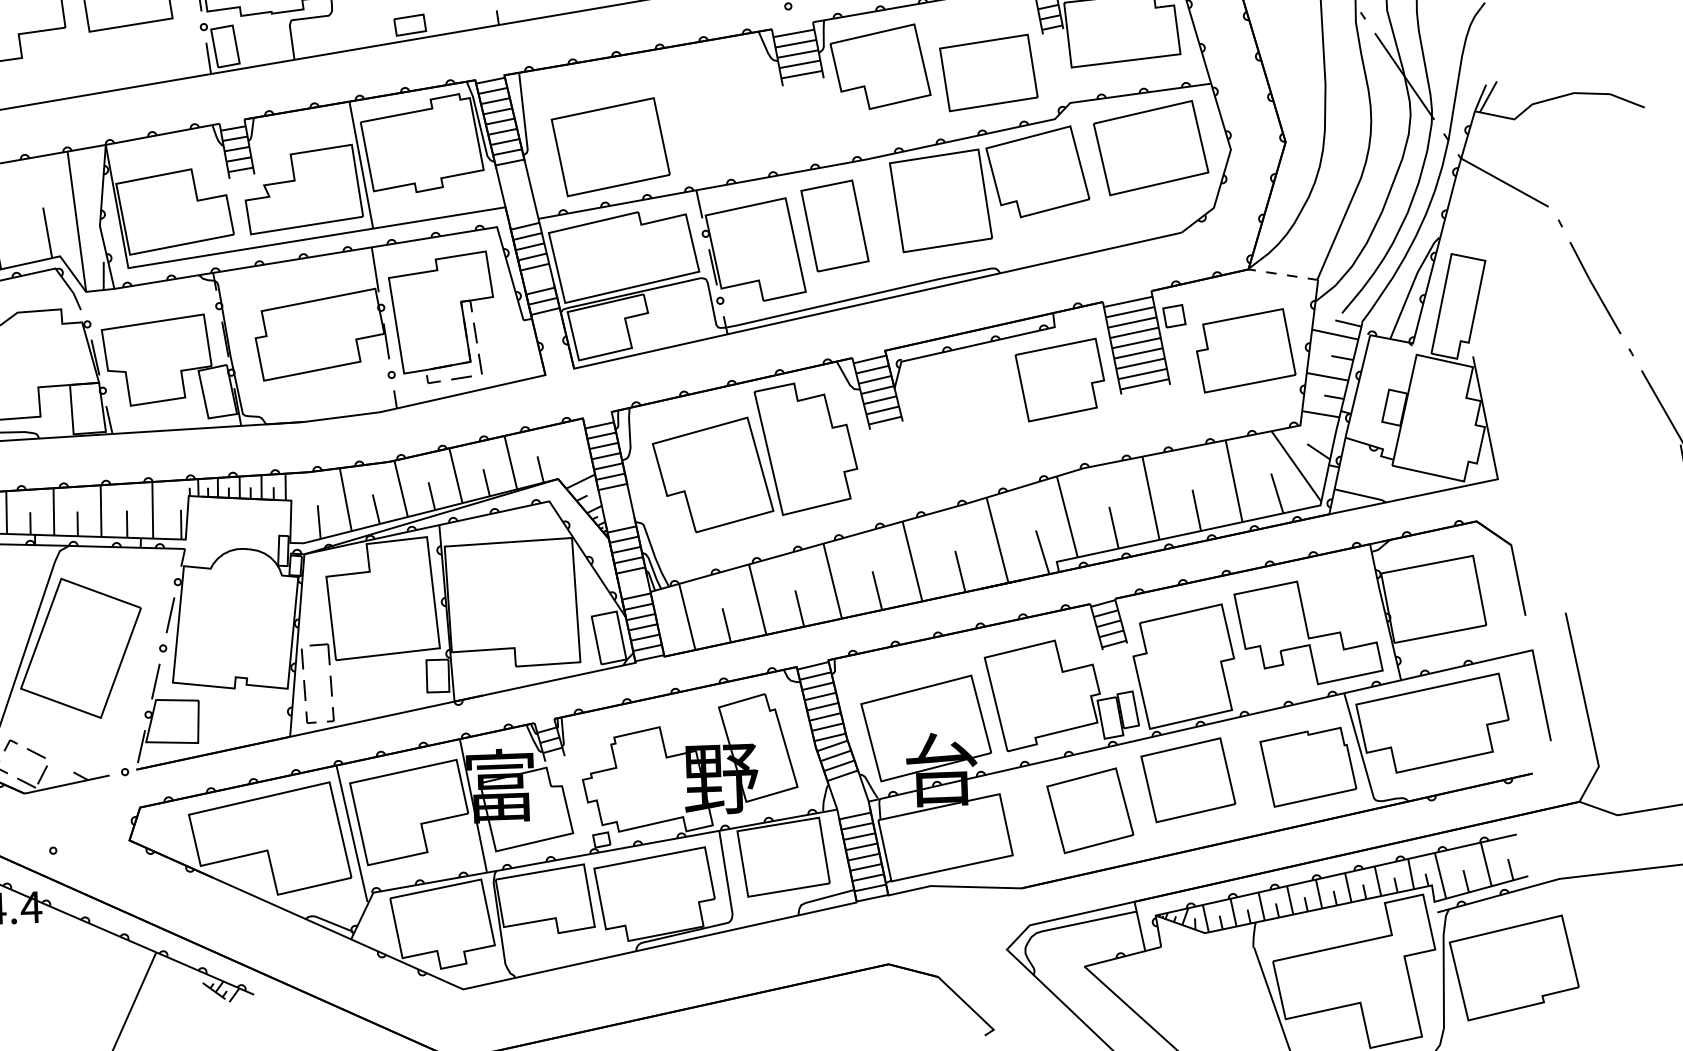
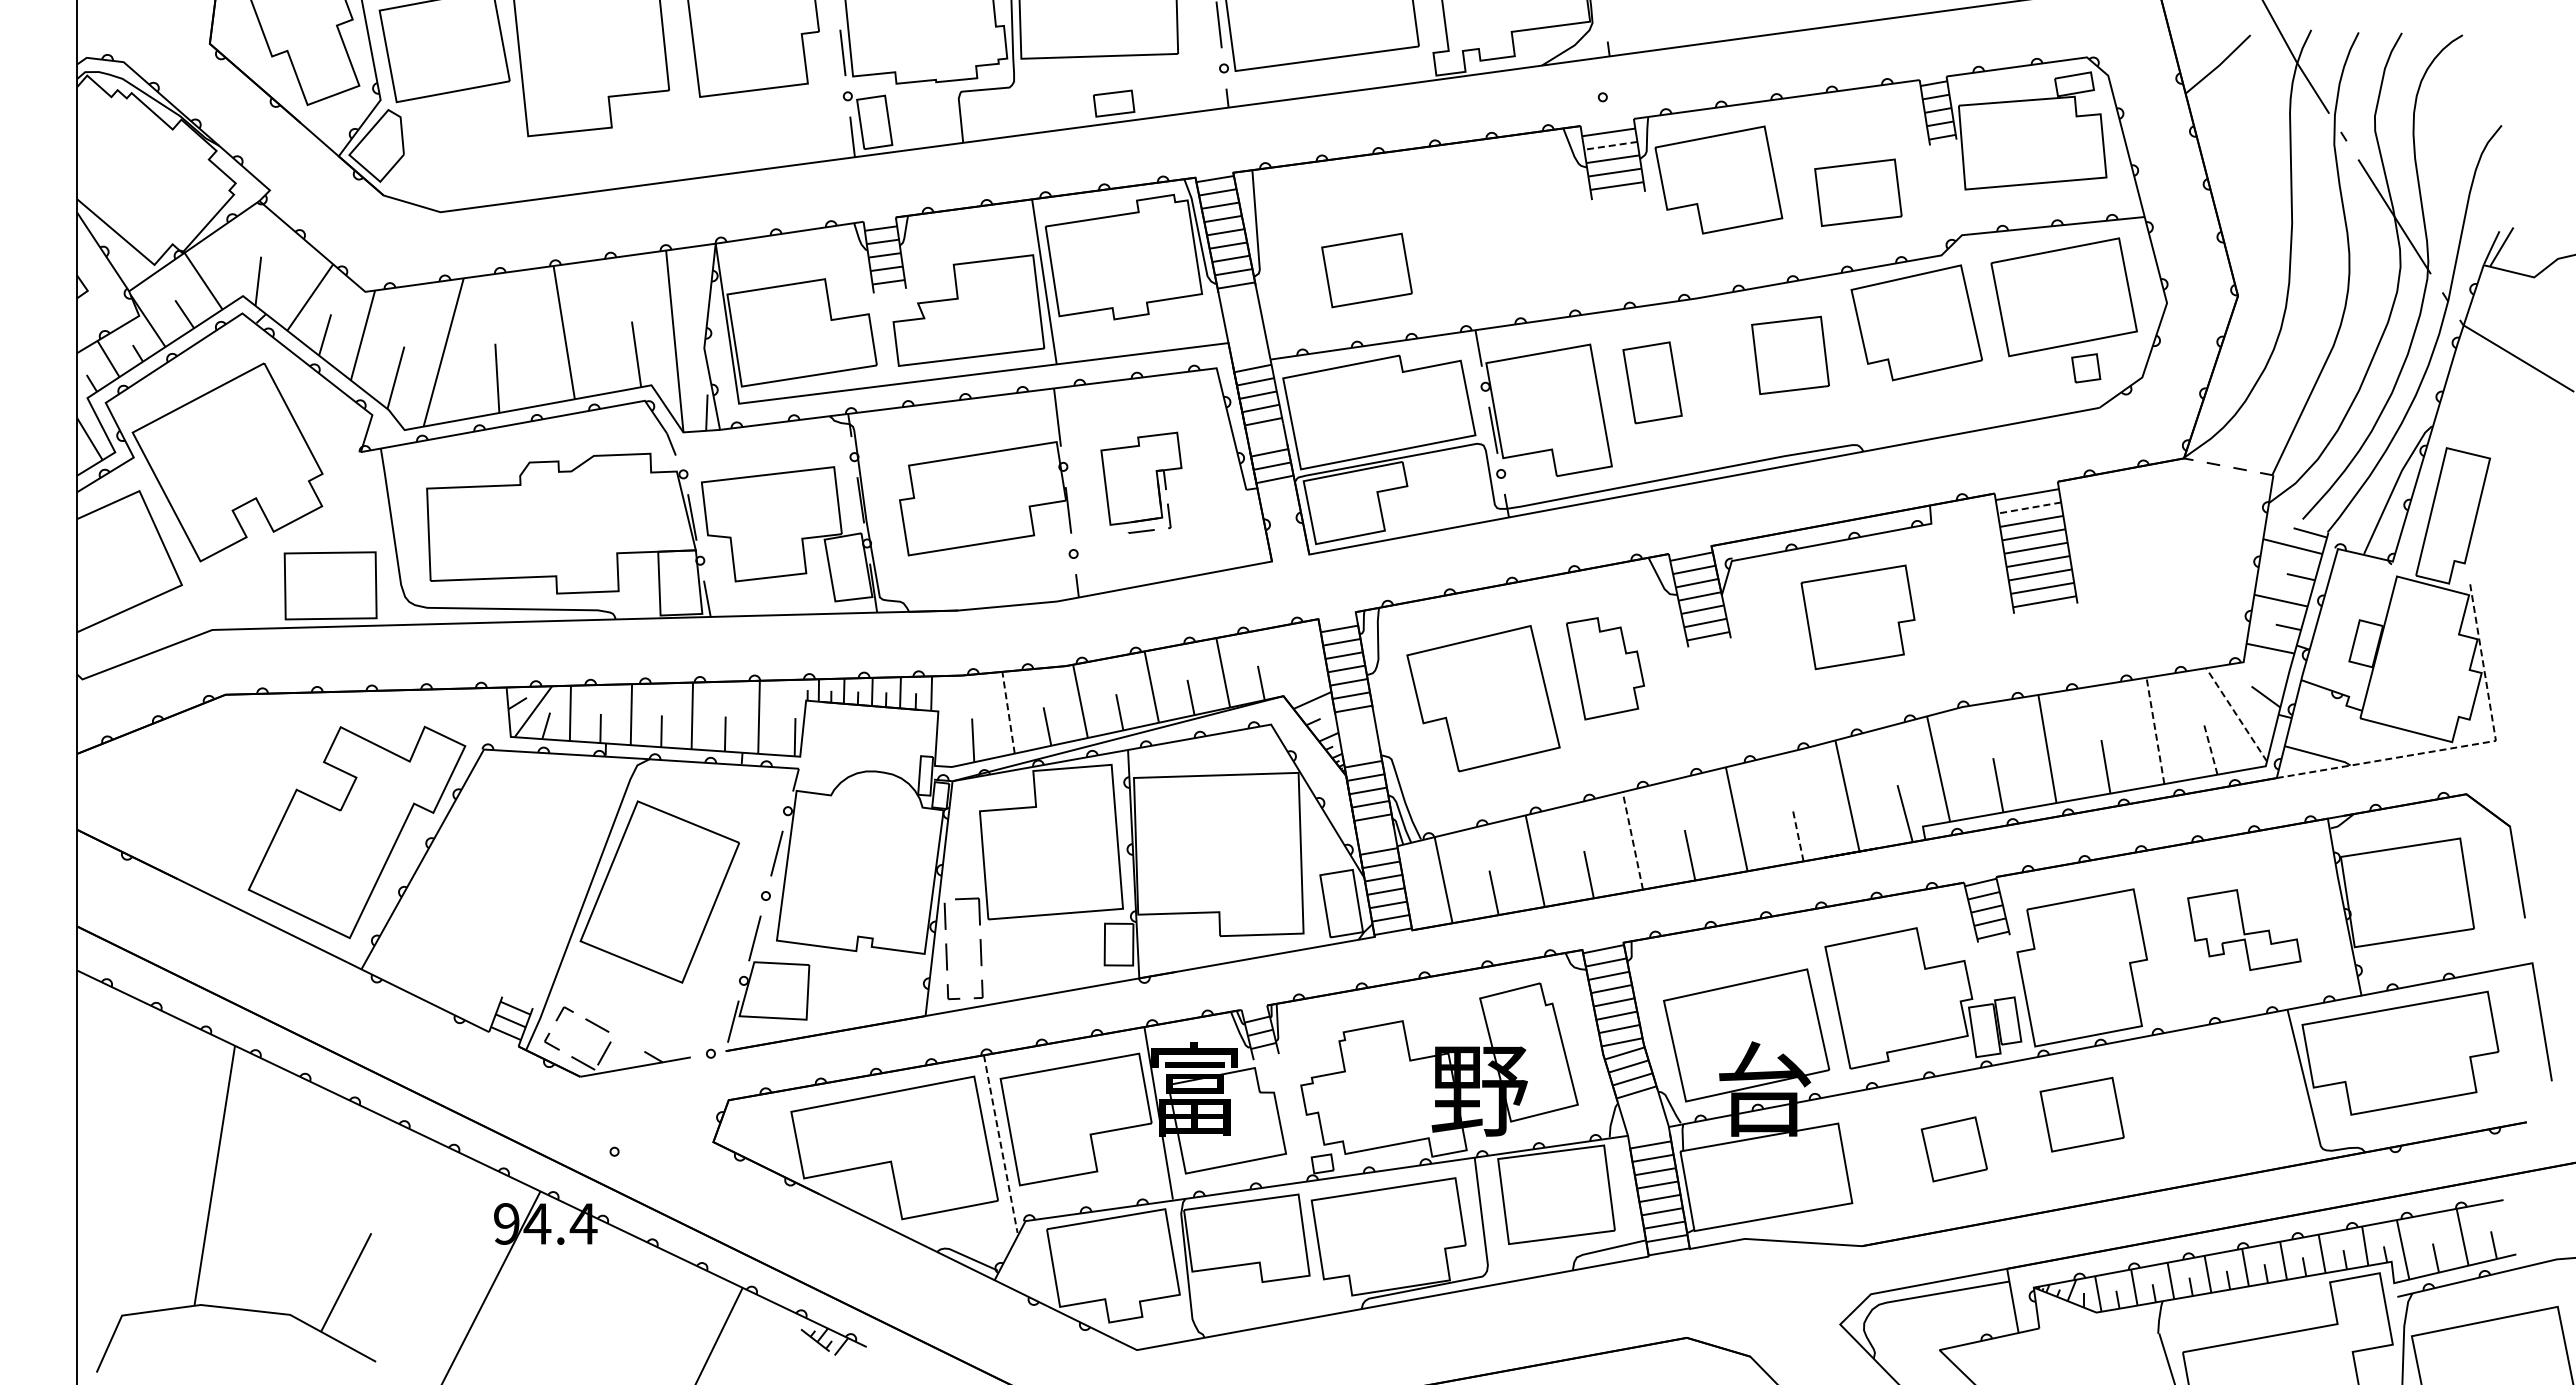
line: (795, 43) -> (1610, 145), solid -> dashed
part: (988, 72) -> (1858, 192), size x0.7
part: (610, 147) -> (1366, 270), size x0.6
part: (940, 200) -> (1790, 355), size x0.6
part: (834, 225) -> (1652, 382), size x0.7
line: (1130, 312) -> (2029, 508), solid -> dashed
part: (1174, 316) -> (2086, 368), moved
part: (442, 317) -> (1141, 482), size x0.6
part: (1245, 350) -> (2176, 563), removed
part: (1059, 380) -> (1857, 617), moved
part: (806, 448) -> (1605, 668), size x0.6
line: (1296, 466) -> (2236, 714), solid -> dashed
line: (1234, 480) -> (2155, 730), solid -> dashed
line: (1475, 483) -> (2466, 745), solid -> dashed
line: (1277, 493) -> (2210, 748), solid -> dashed
line: (345, 499) -> (1008, 712), solid -> dashed
line: (959, 571) -> (1797, 834), solid -> dashed
line: (832, 580) -> (1632, 840), solid -> dashed
part: (1308, 632) -> (2244, 929), size x0.6
part: (1308, 767) -> (2237, 1103), removed
part: (1187, 780) -> (2081, 1114), size x0.7
part: (1090, 810) -> (1954, 1149), size x0.6
line: (351, 834) -> (1000, 1144), solid -> dashed

